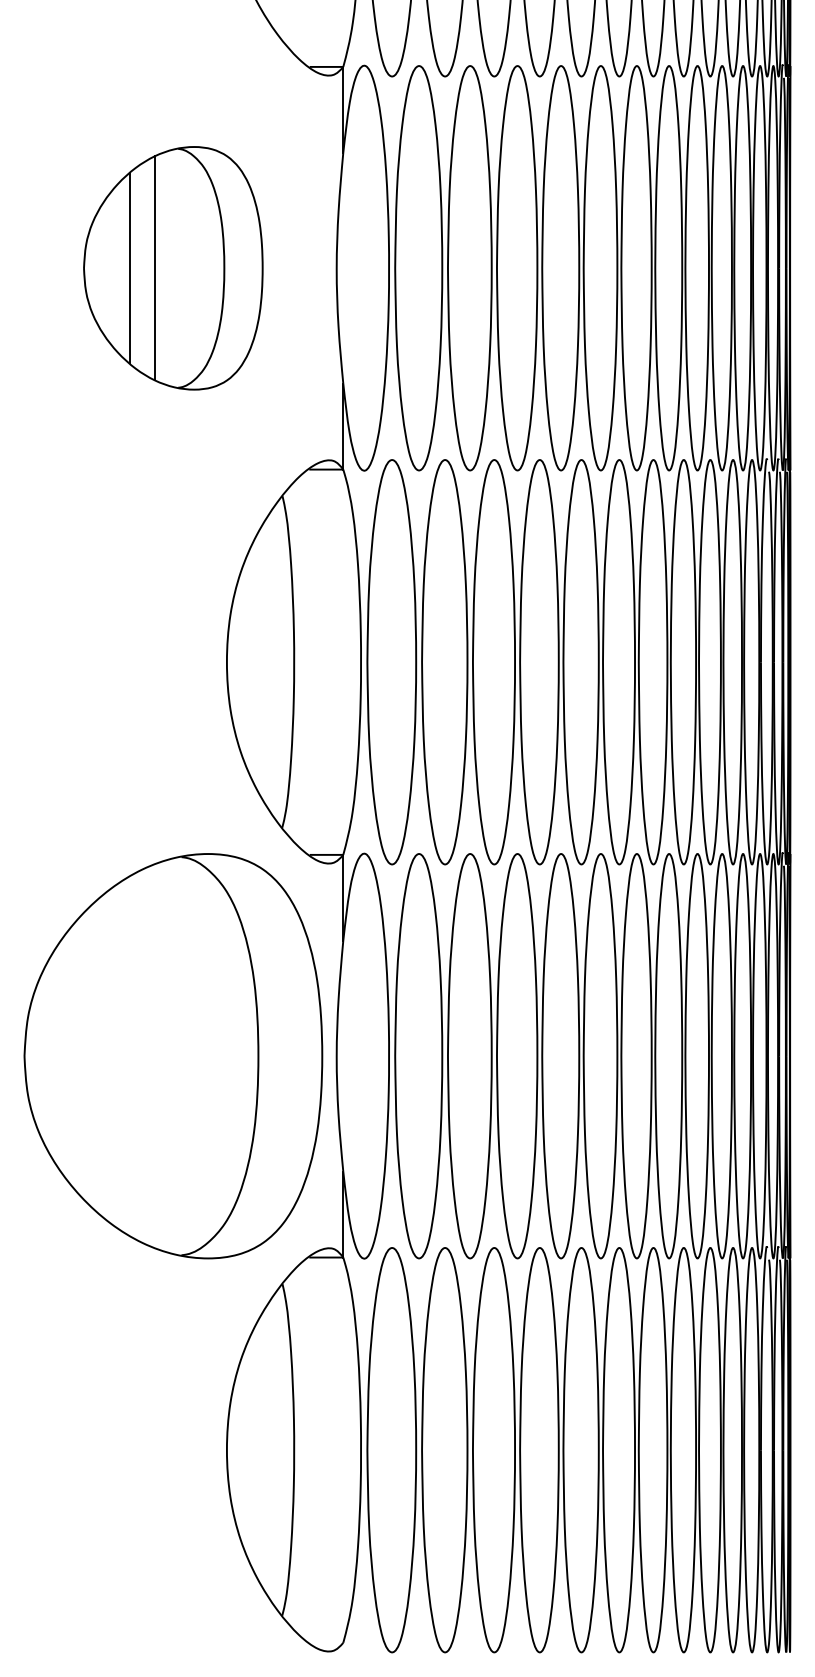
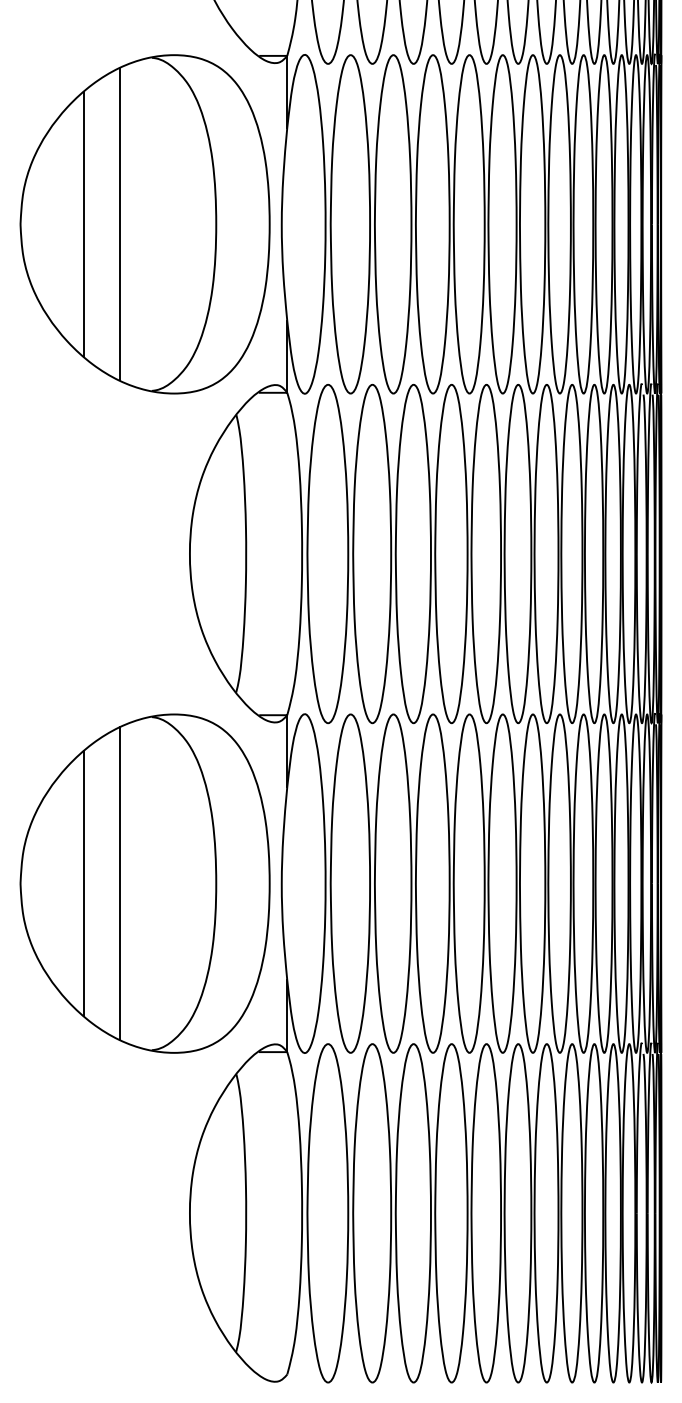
part: (172, 268) -> (144, 224), size x1.67
line: (100, 1056) -> (84, 883), added
line: (142, 1056) -> (119, 883), added

